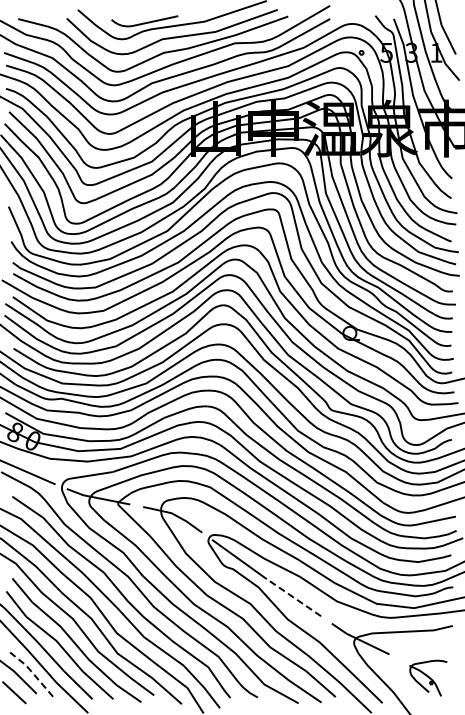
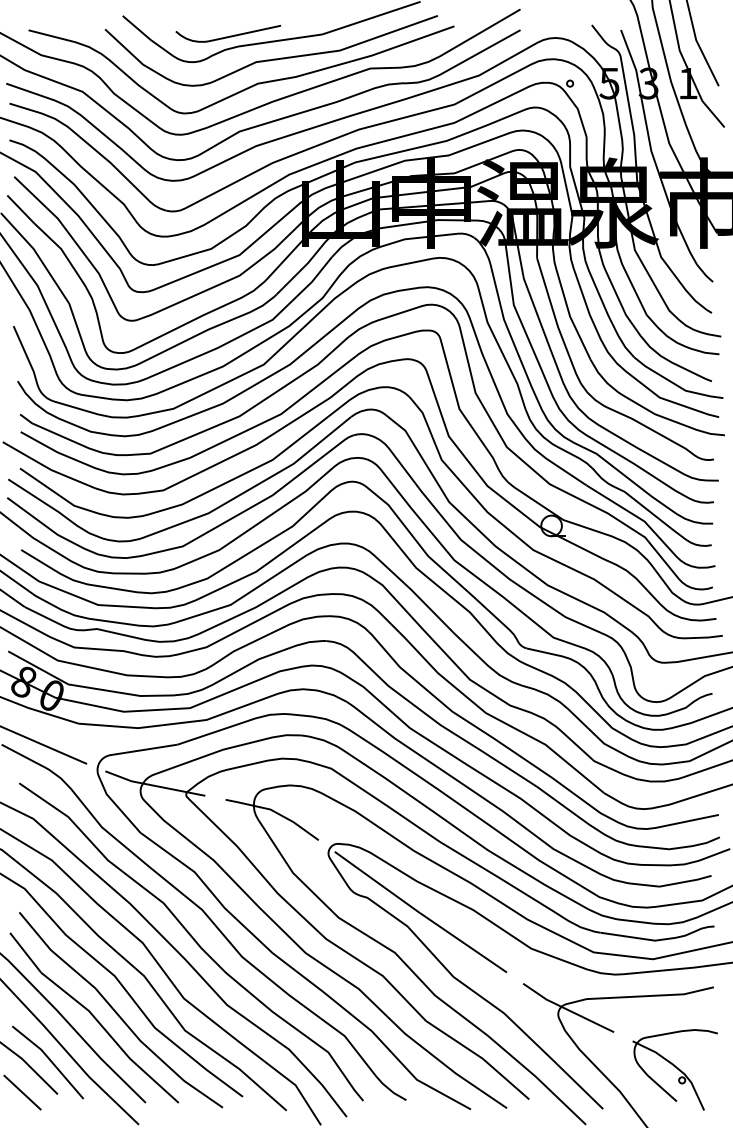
line: (294, 597) -> (464, 942), dashed -> solid
line: (31, 671) -> (49, 1059), dashed -> solid
part: (428, 678) -> (675, 1070), size x1.43

